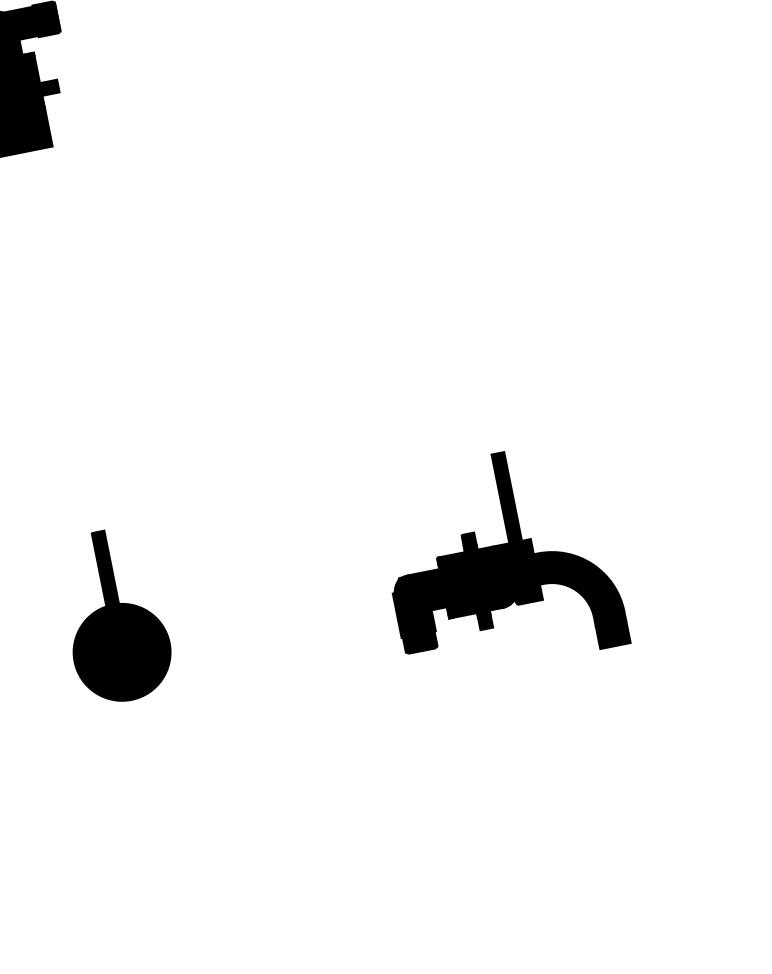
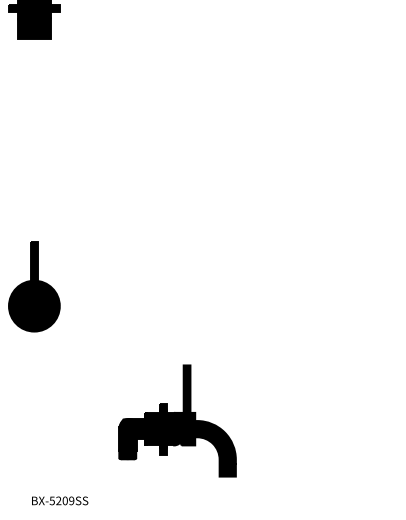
part: (500, 559) -> (177, 420), moved

